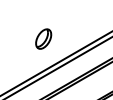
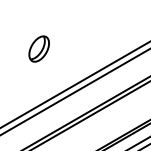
part: (43, 38) -> (38, 48), moved

